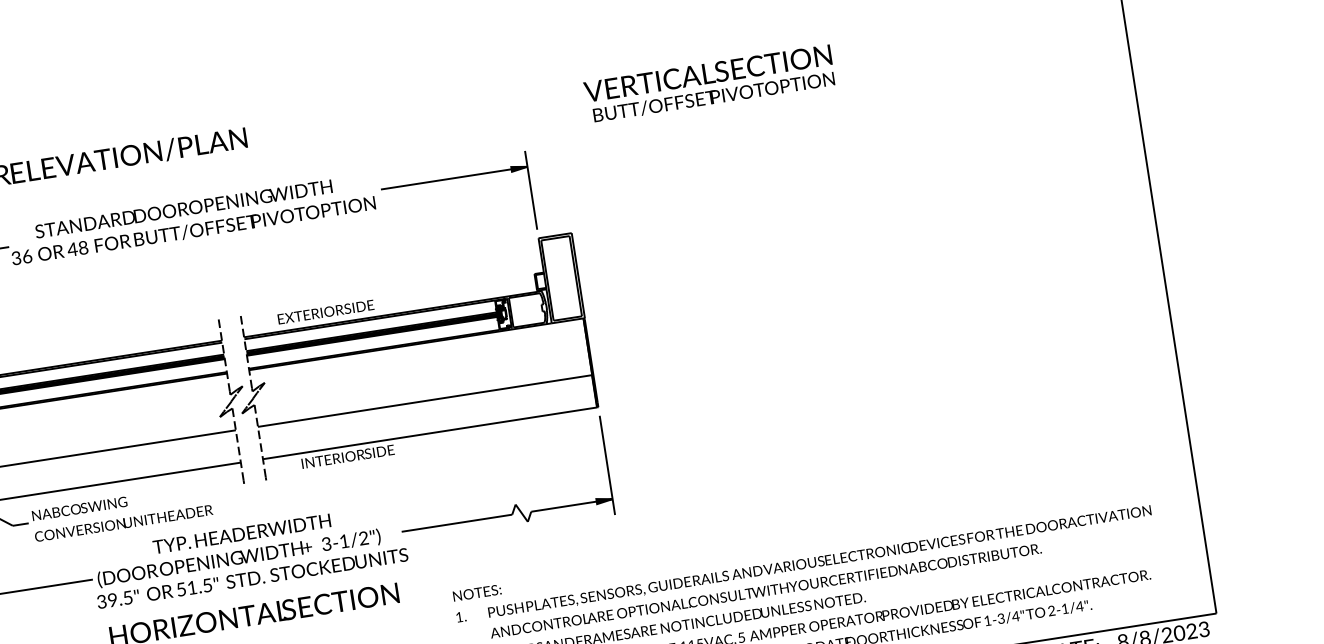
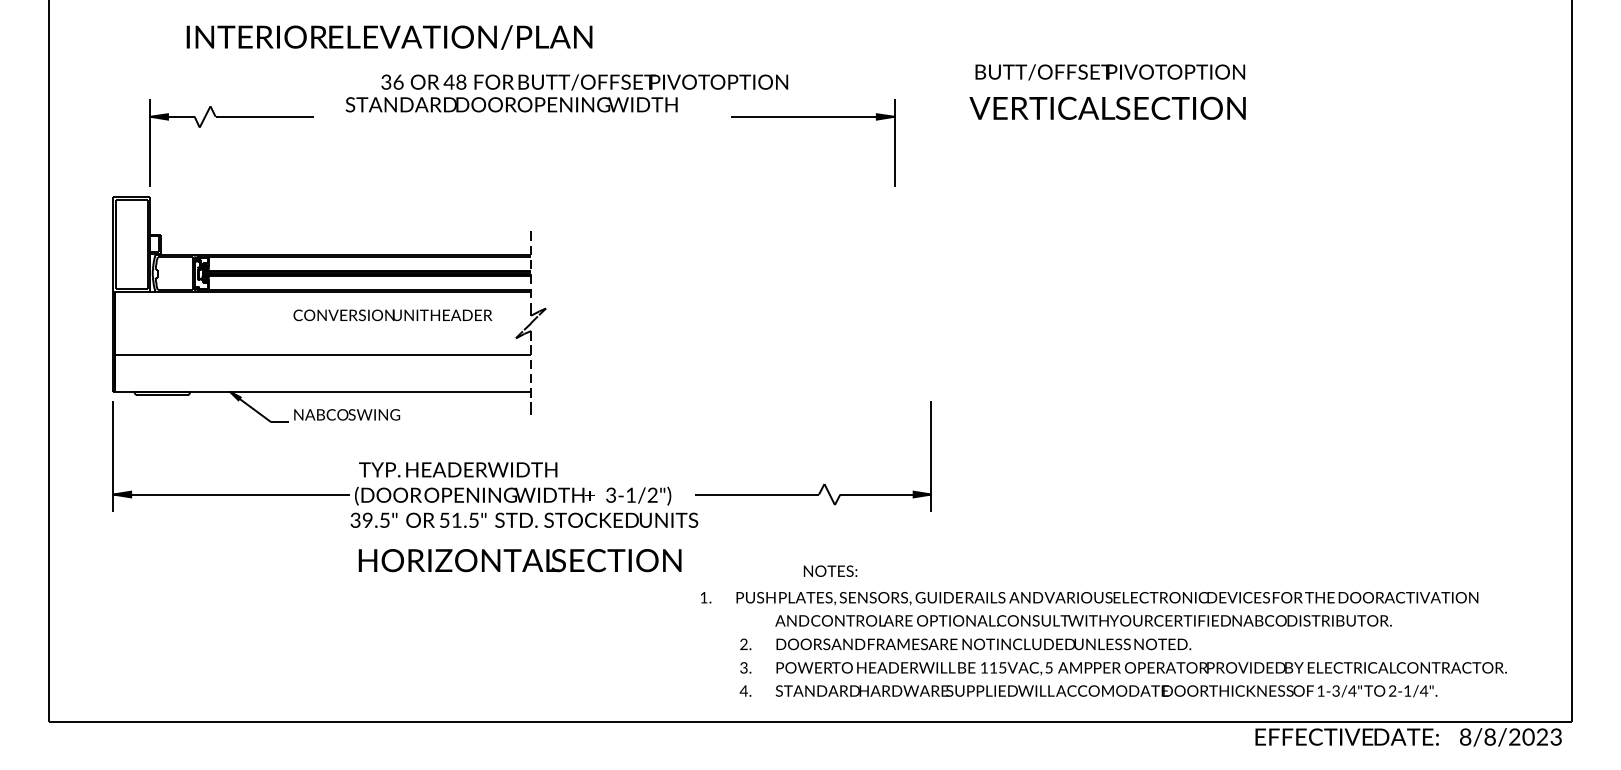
text: (707, 72) -> (1107, 107), moved
text: (193, 231) -> (584, 82), moved
part: (410, 345) -> (736, 292), removed
text: (123, 523) -> (392, 315), moved
text: (242, 533) -> (458, 469), moved
text: (803, 564) -> (1089, 598), moved
text: (477, 592) -> (830, 570), moved

